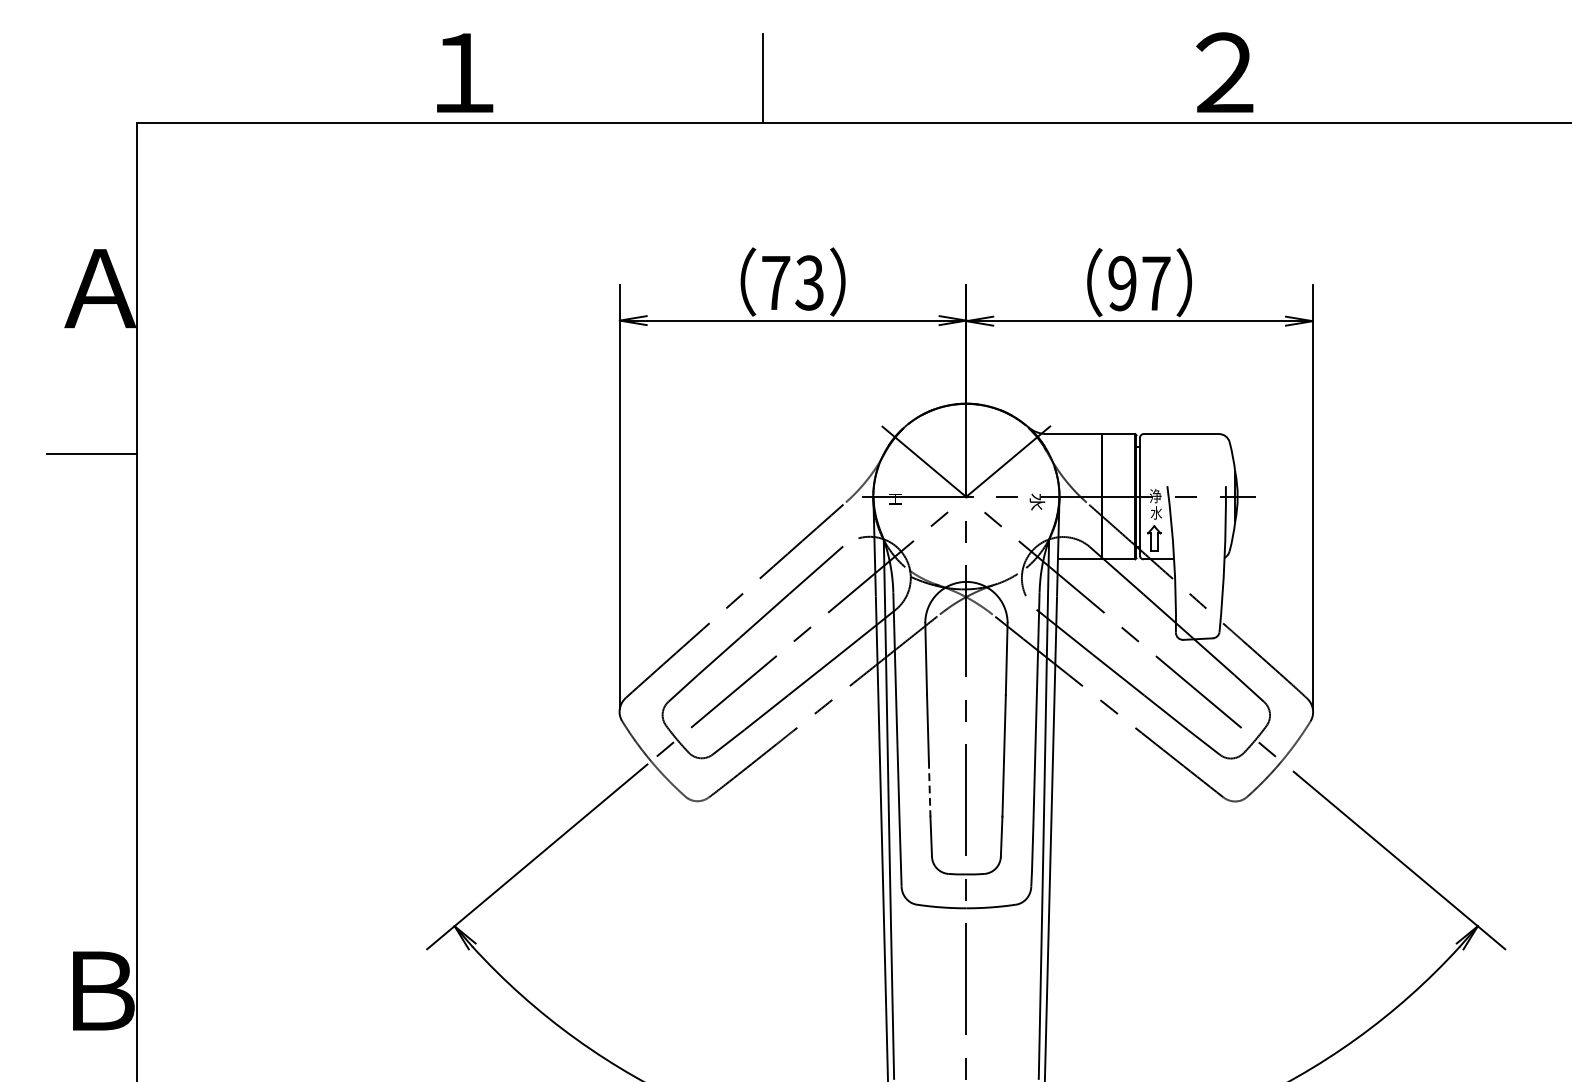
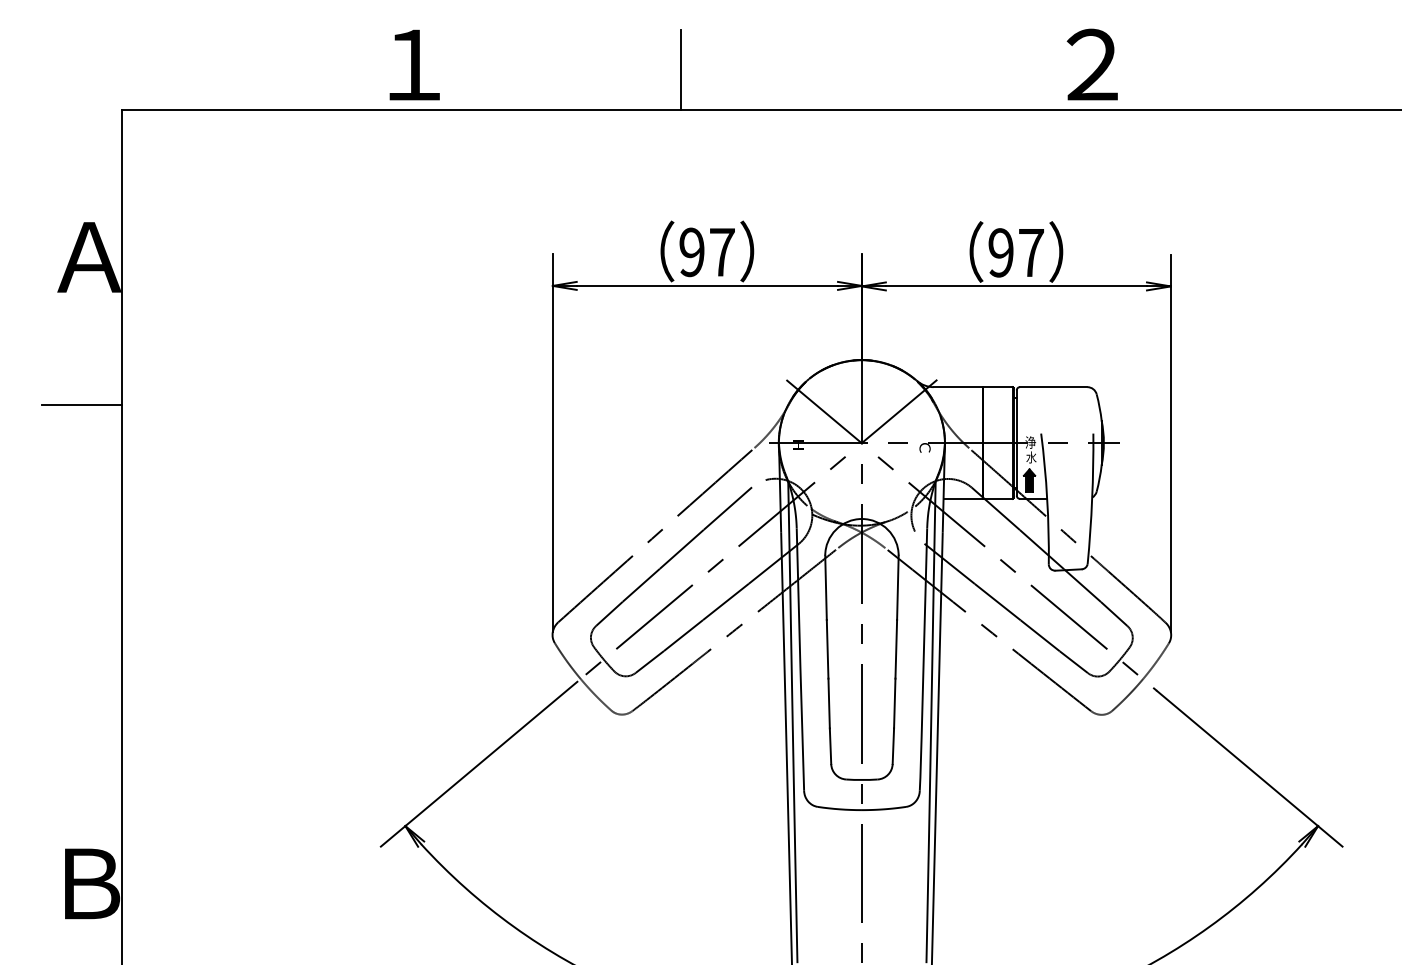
text: (792, 283) -> (706, 252), 73 -> 97
text: (1037, 501) -> (925, 447), 水 -> Ｃ
fill: (1154, 538) -> (1029, 480), added
line: (930, 788) -> (829, 703), dashed -> solid

